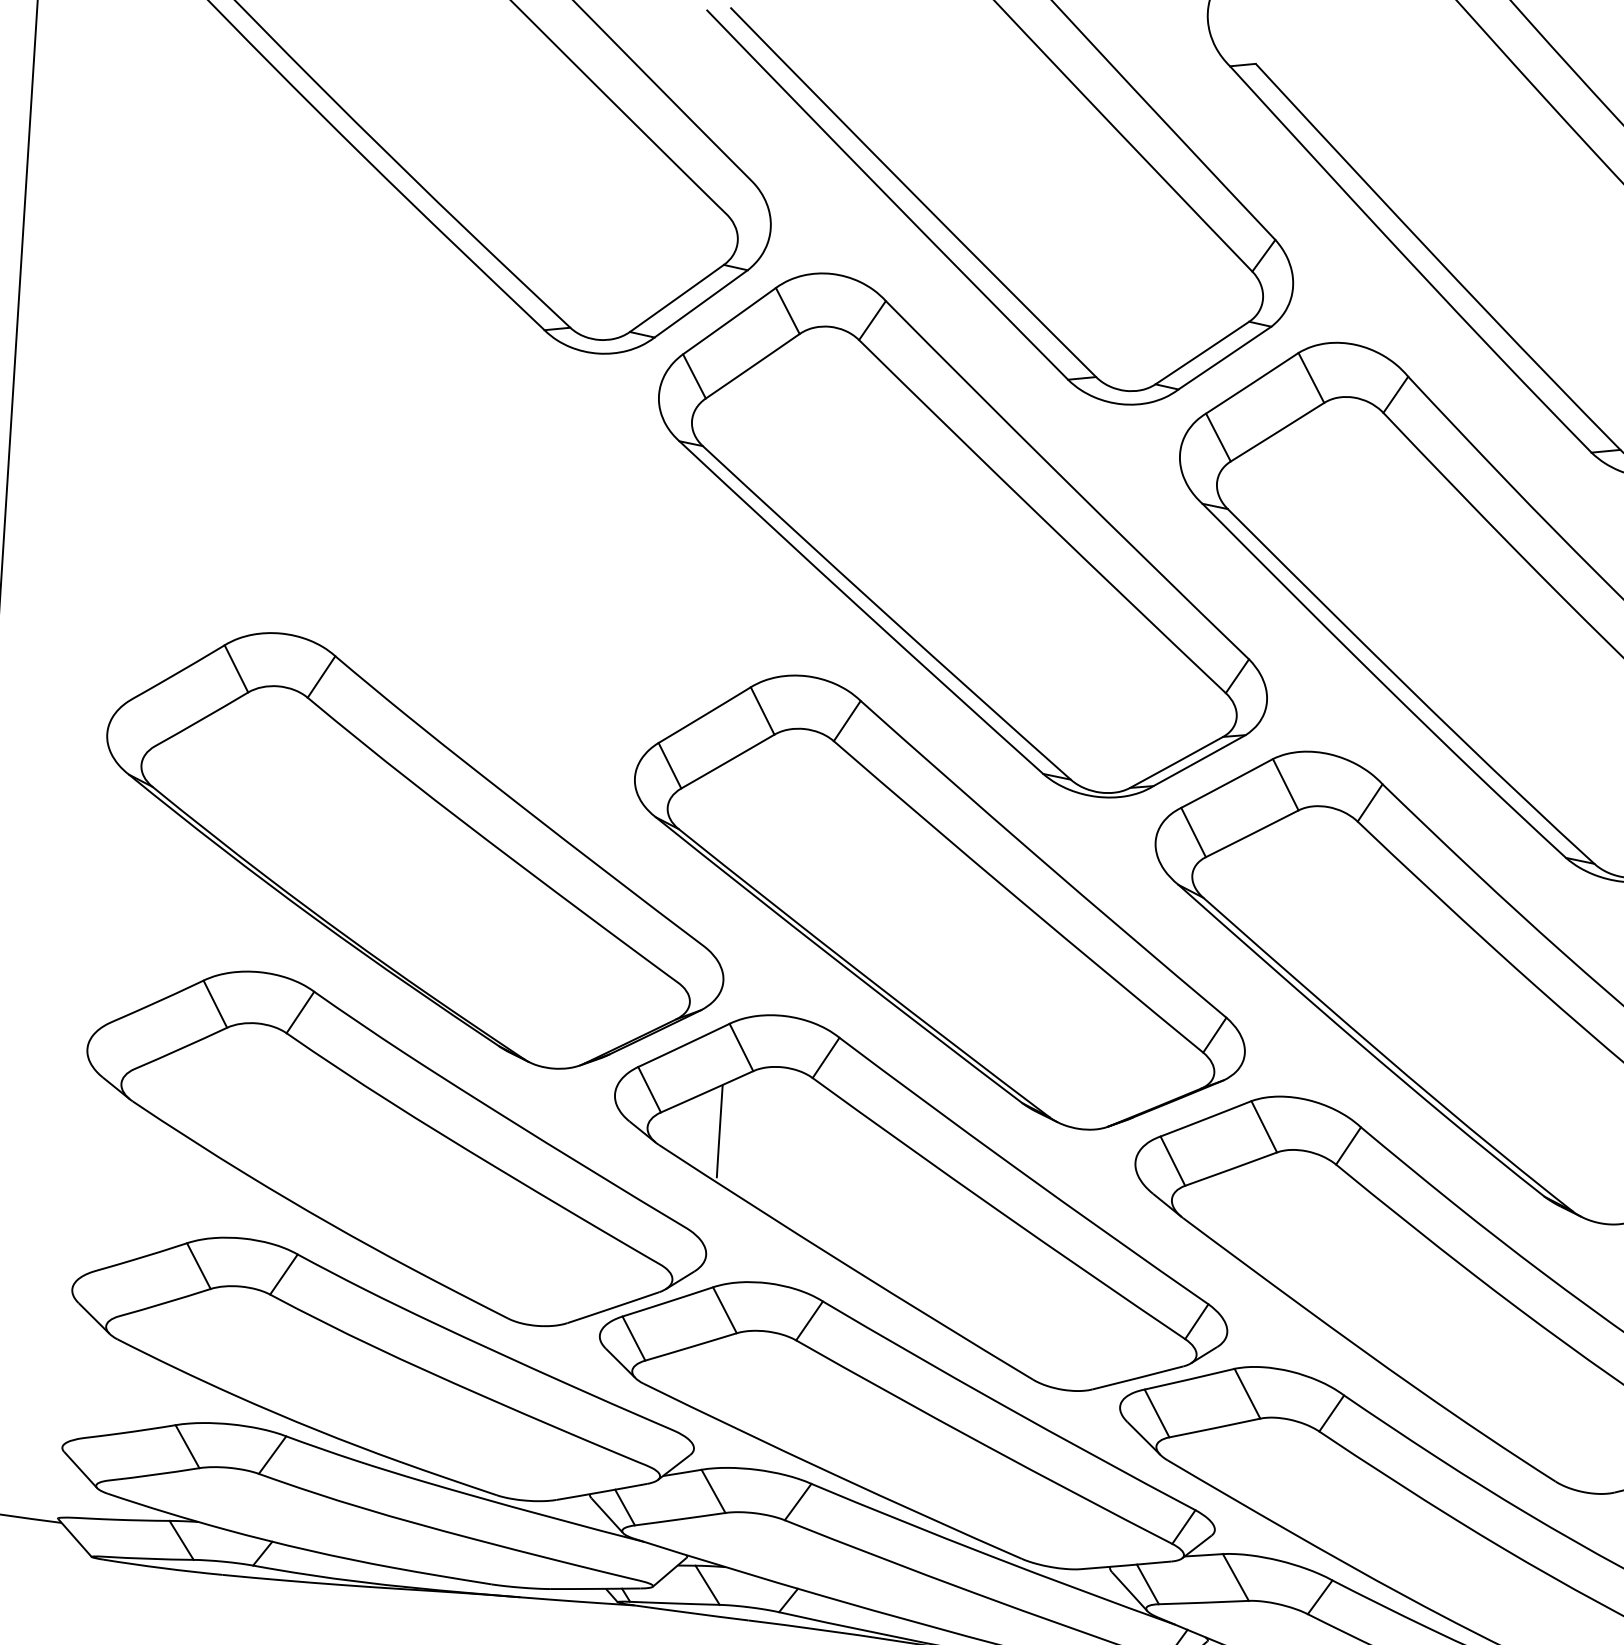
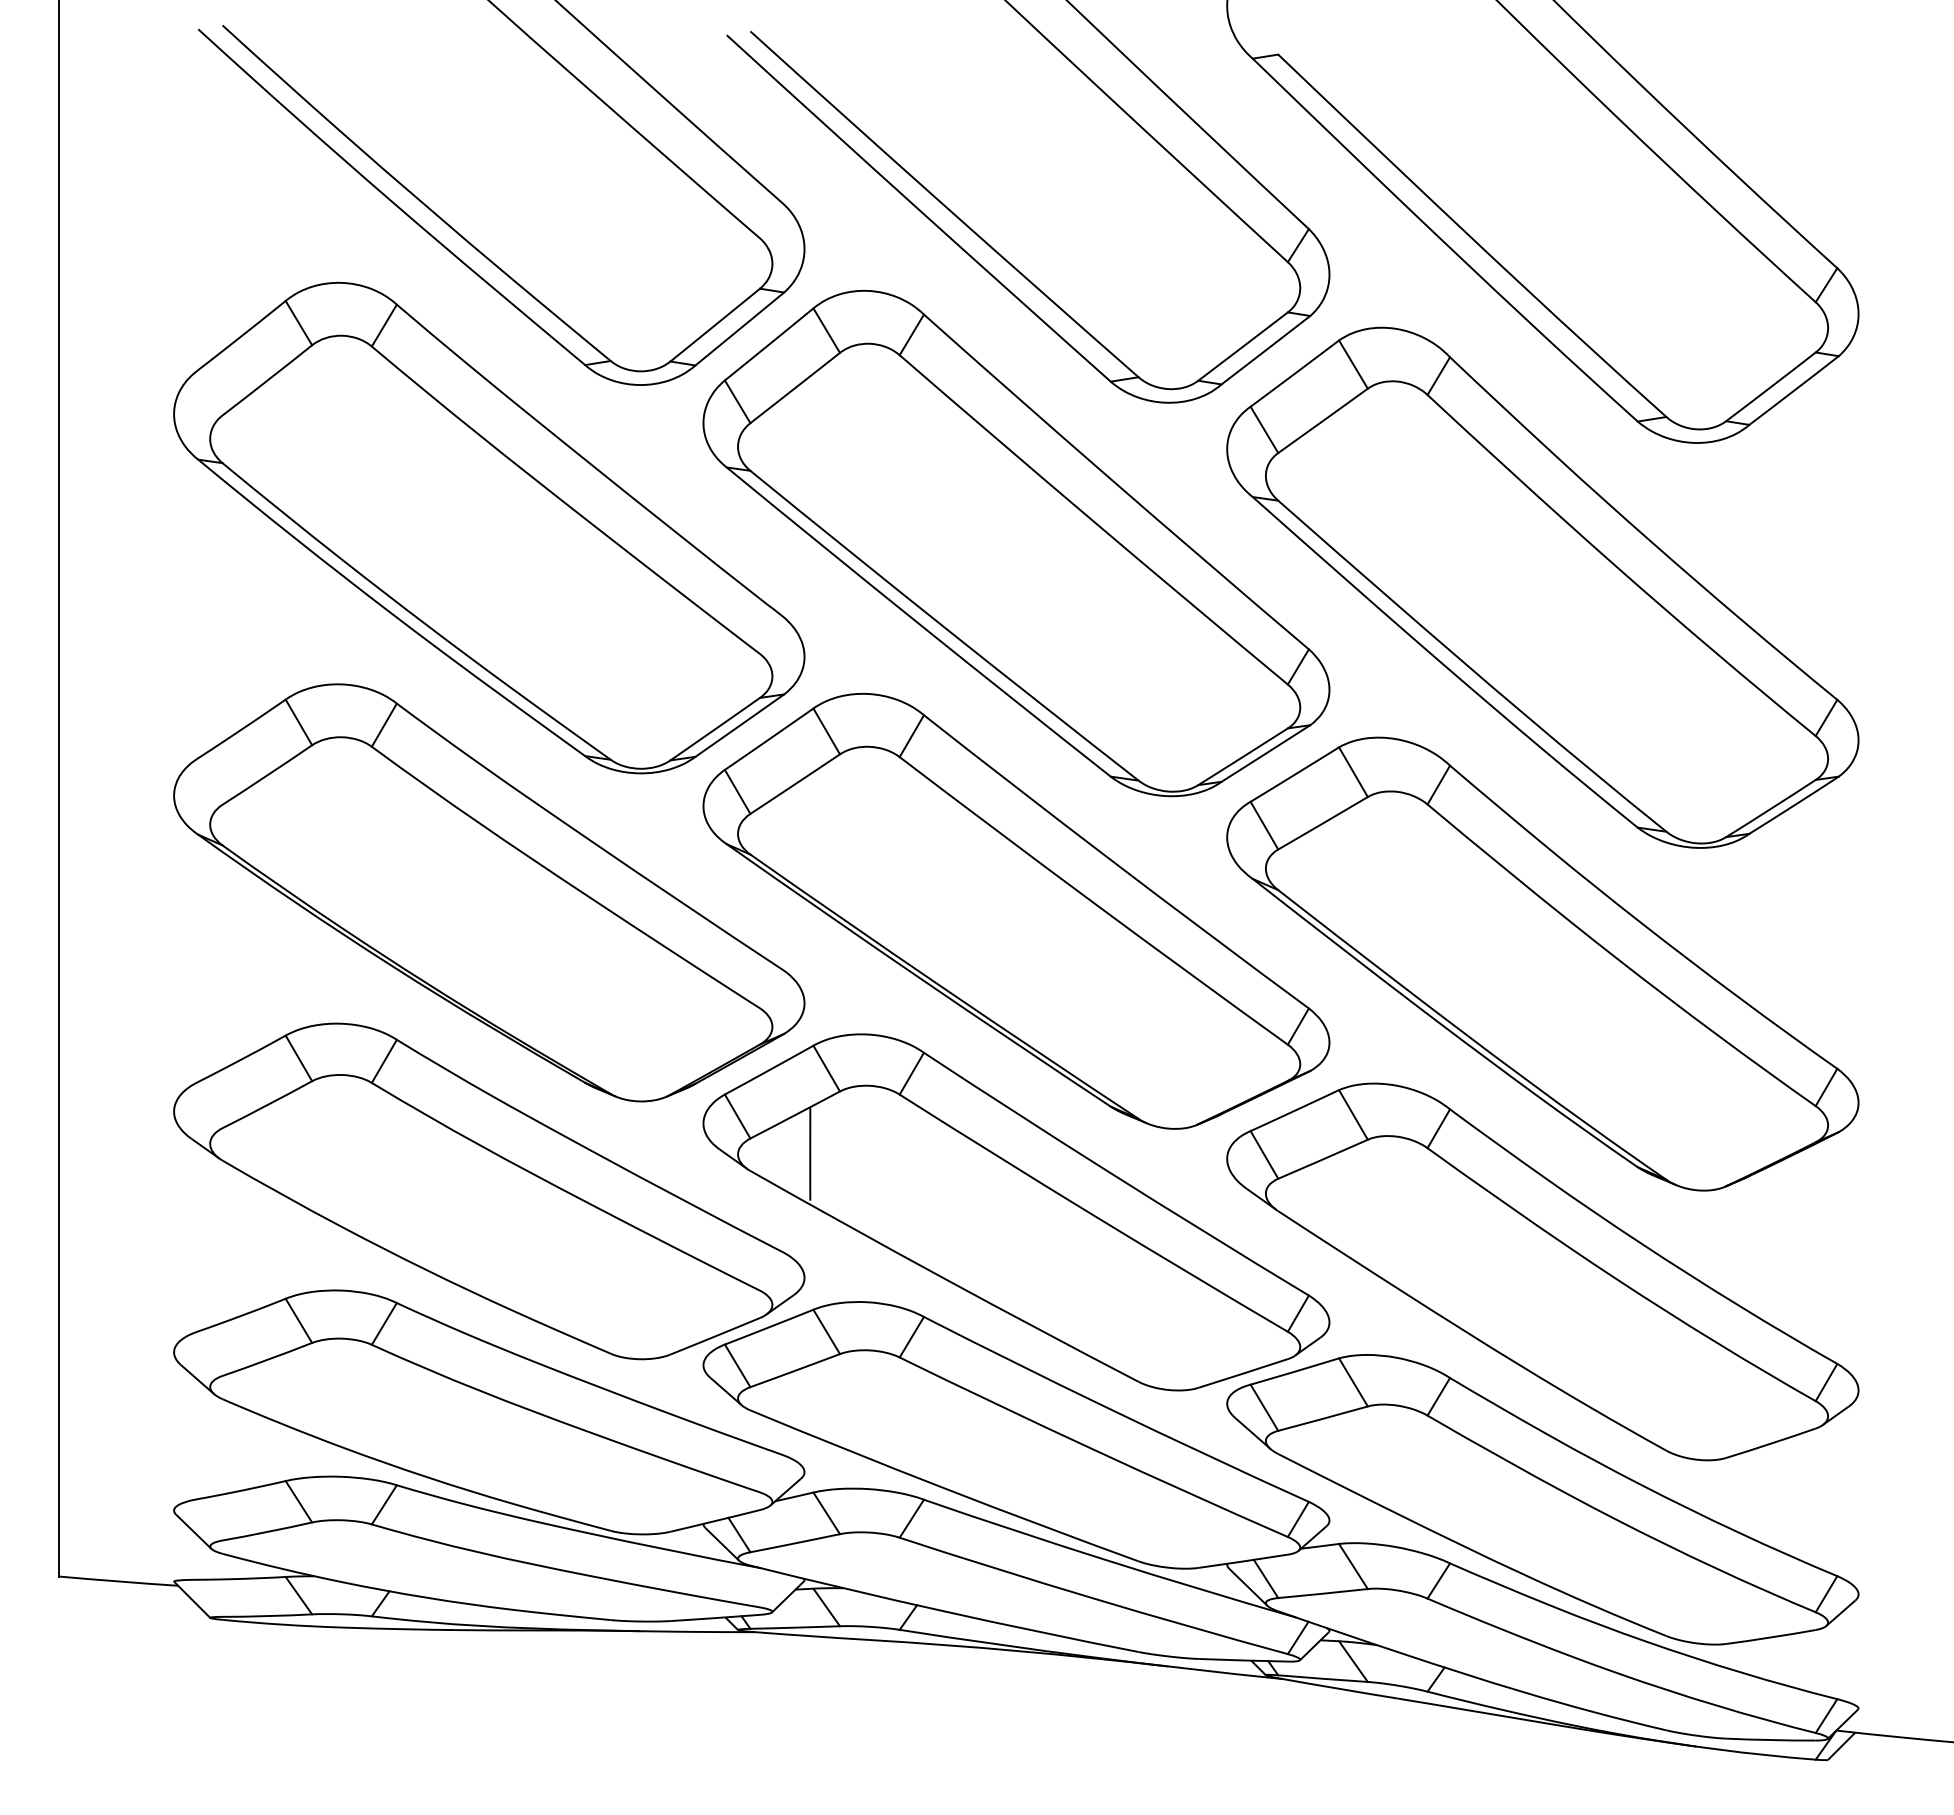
part: (438, 486) -> (489, 527), added

